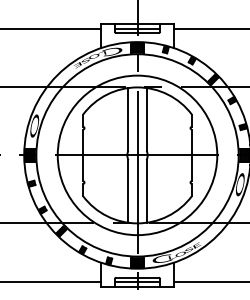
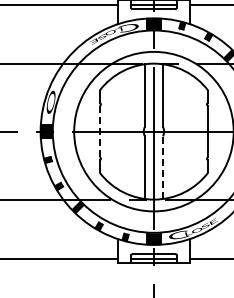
line: (83, 155) -> (99, 131), solid -> dashed
line: (146, 190) -> (162, 166), solid -> dashed

